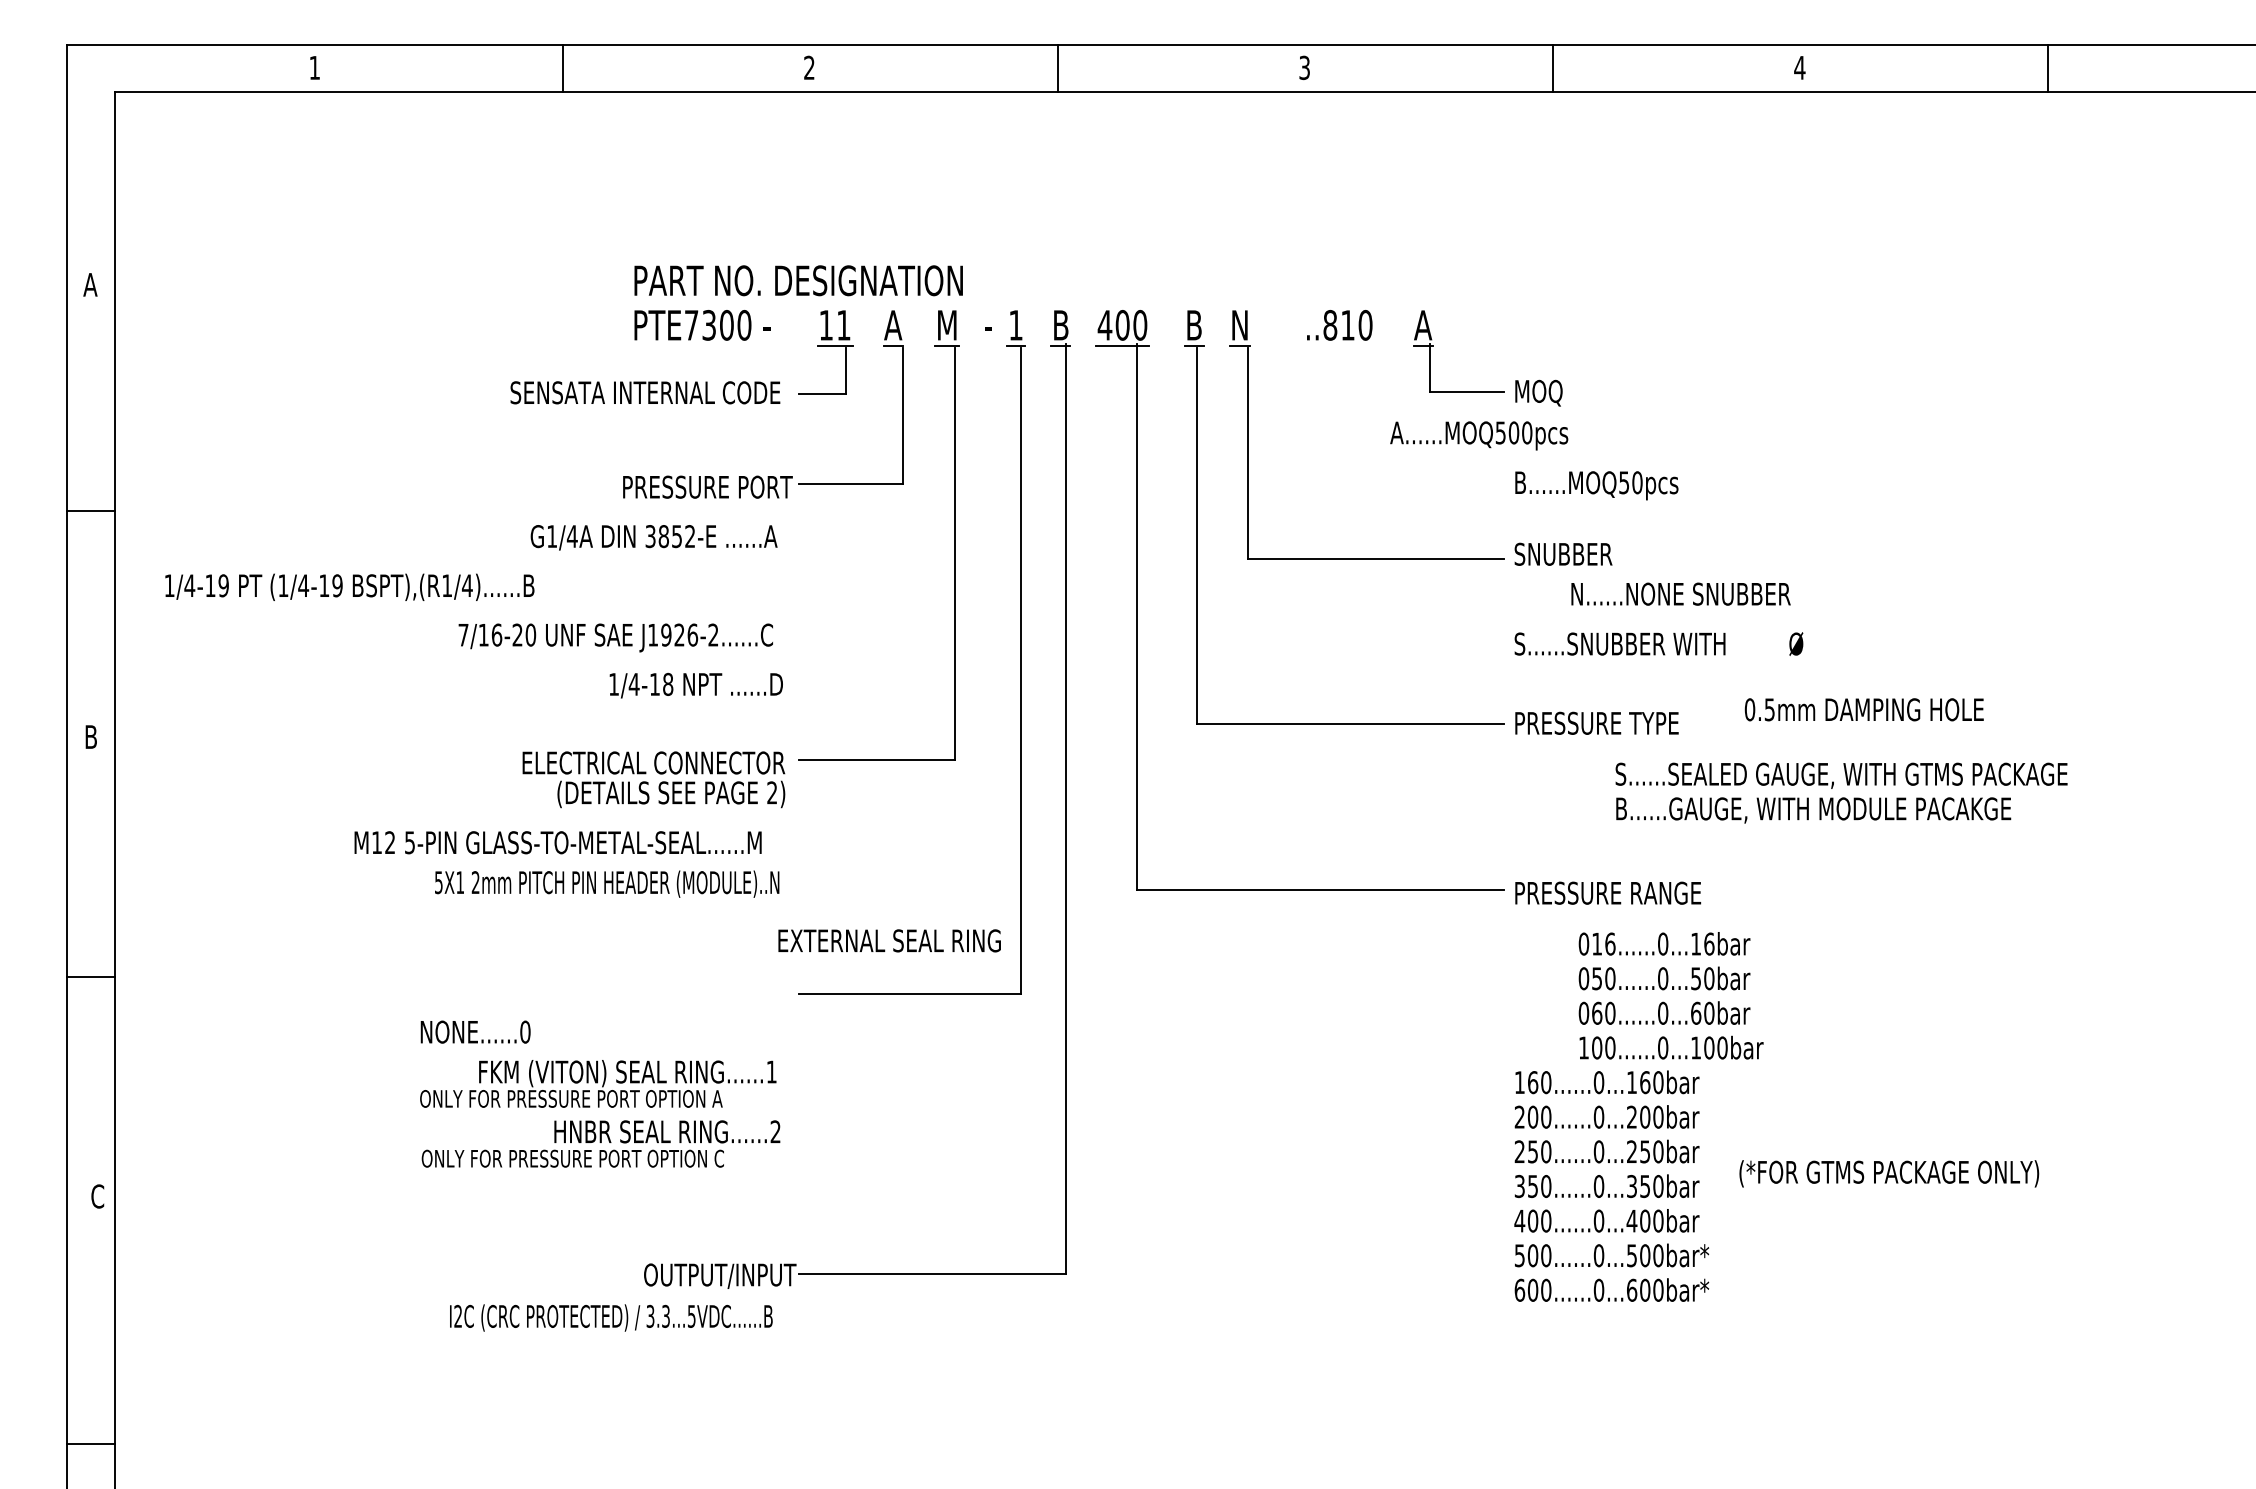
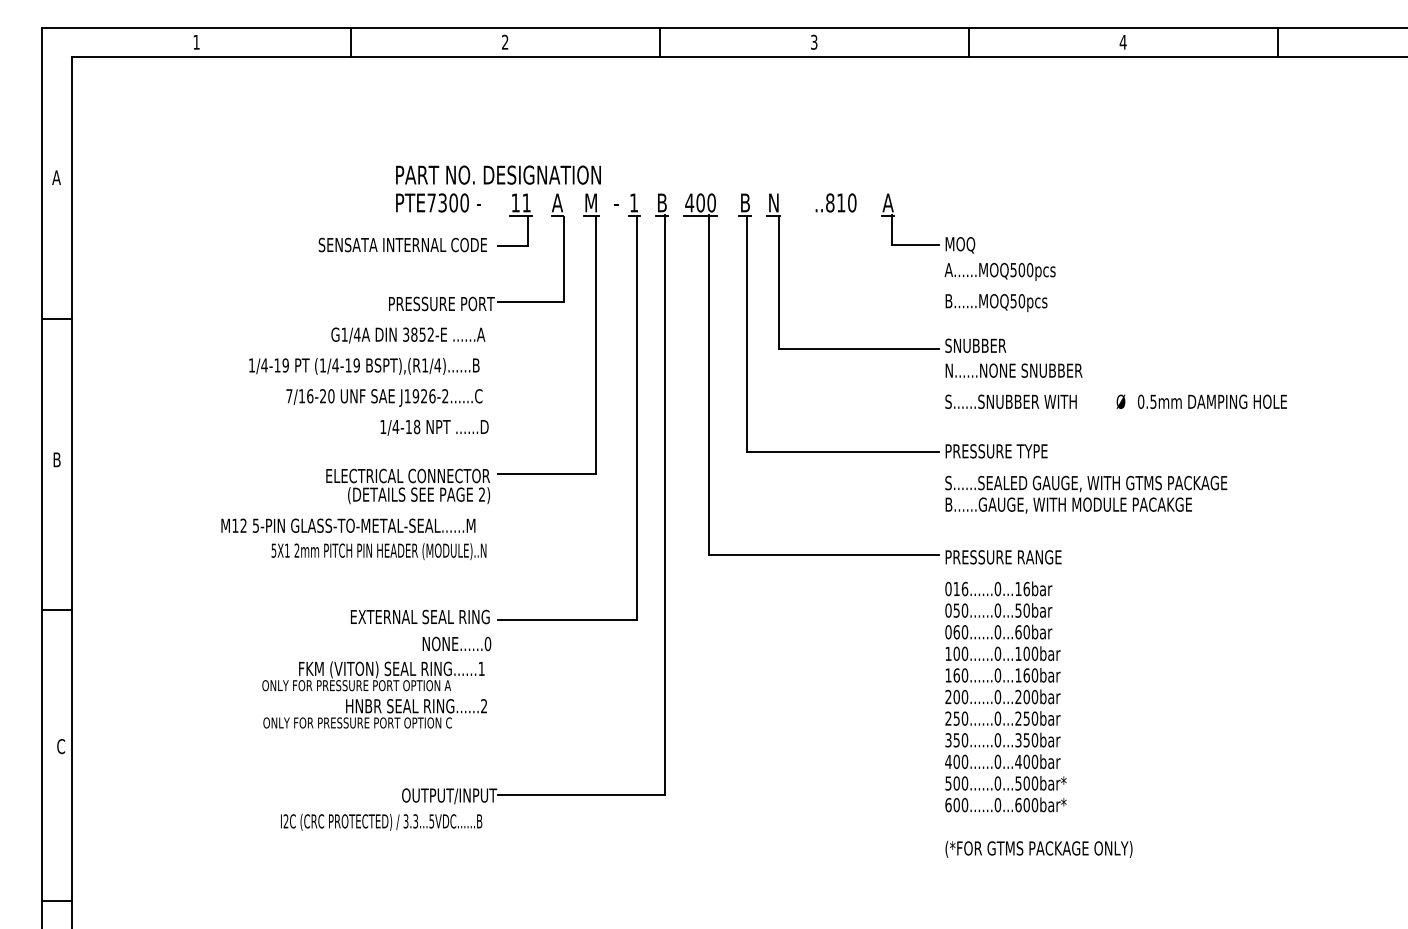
text: (1478, 435) -> (999, 271), moved
text: (349, 587) -> (364, 366), moved
text: (1680, 593) -> (1013, 370), moved
text: (1864, 709) -> (1212, 401), moved
text: (1841, 792) -> (1086, 494), moved
text: (888, 940) -> (419, 616), moved
text: (1670, 994) -> (1002, 620), moved
text: (474, 1031) -> (456, 643), moved
text: (1888, 1173) -> (1038, 849), moved

